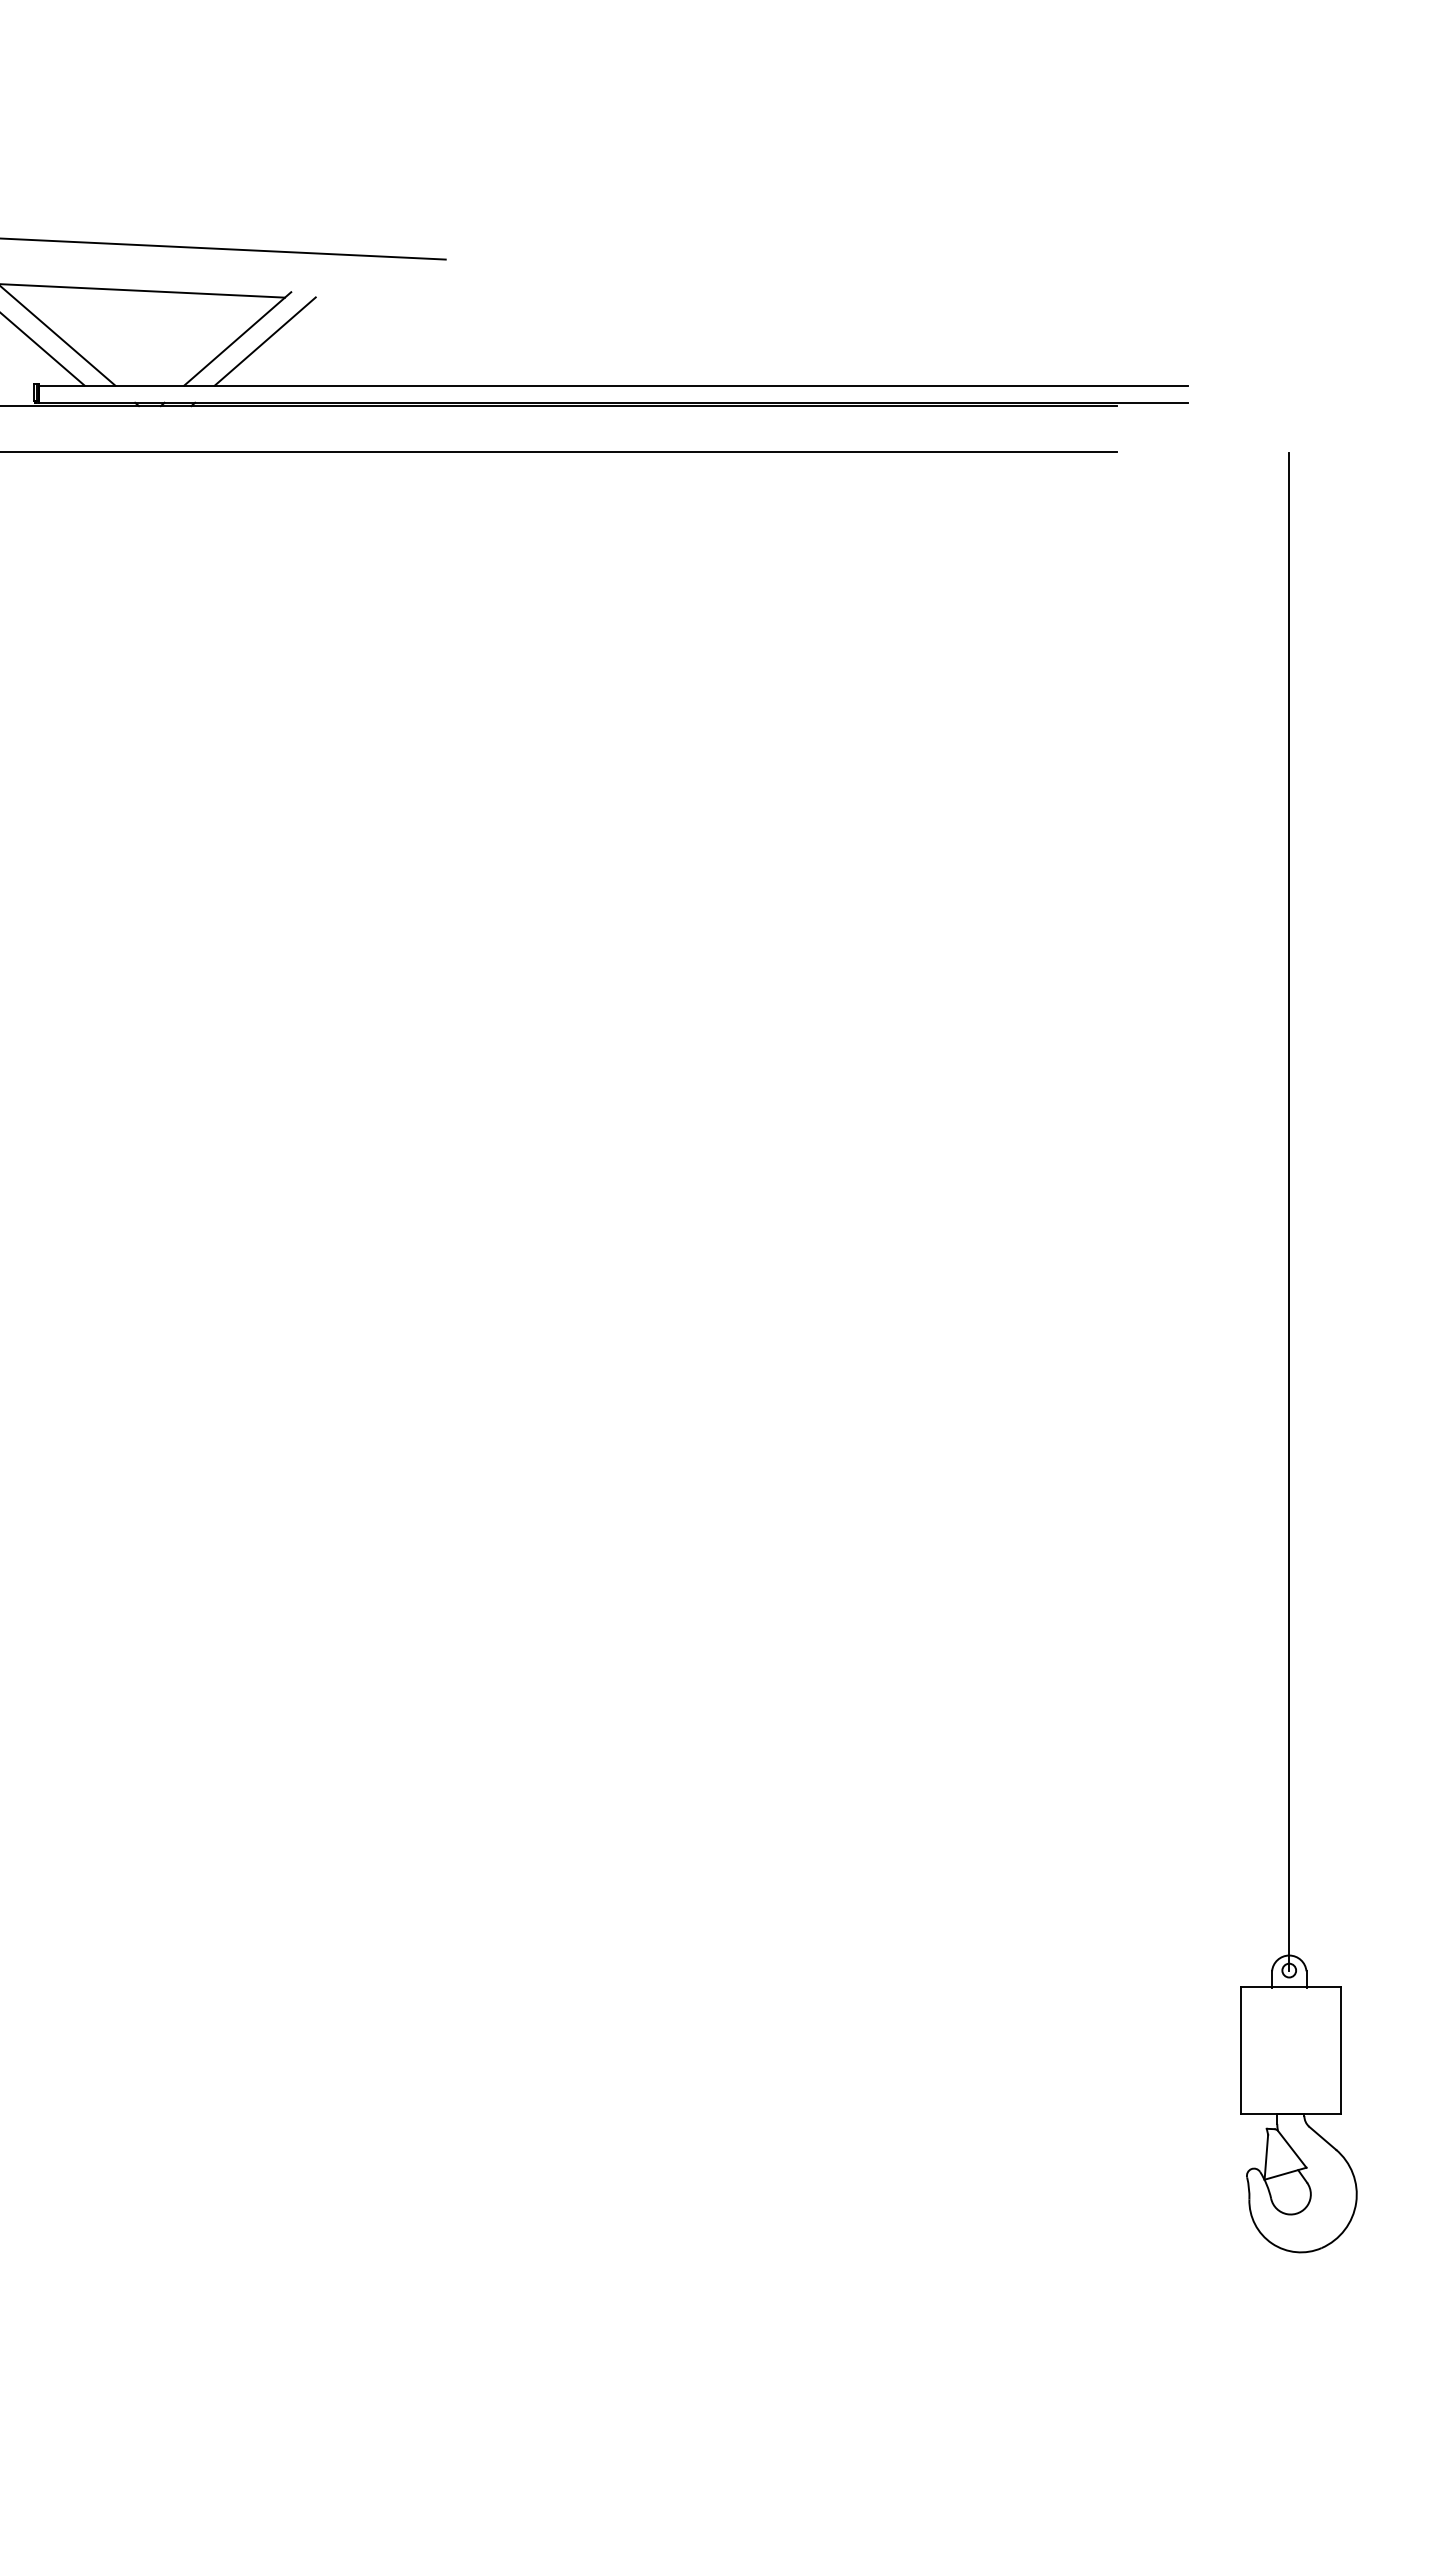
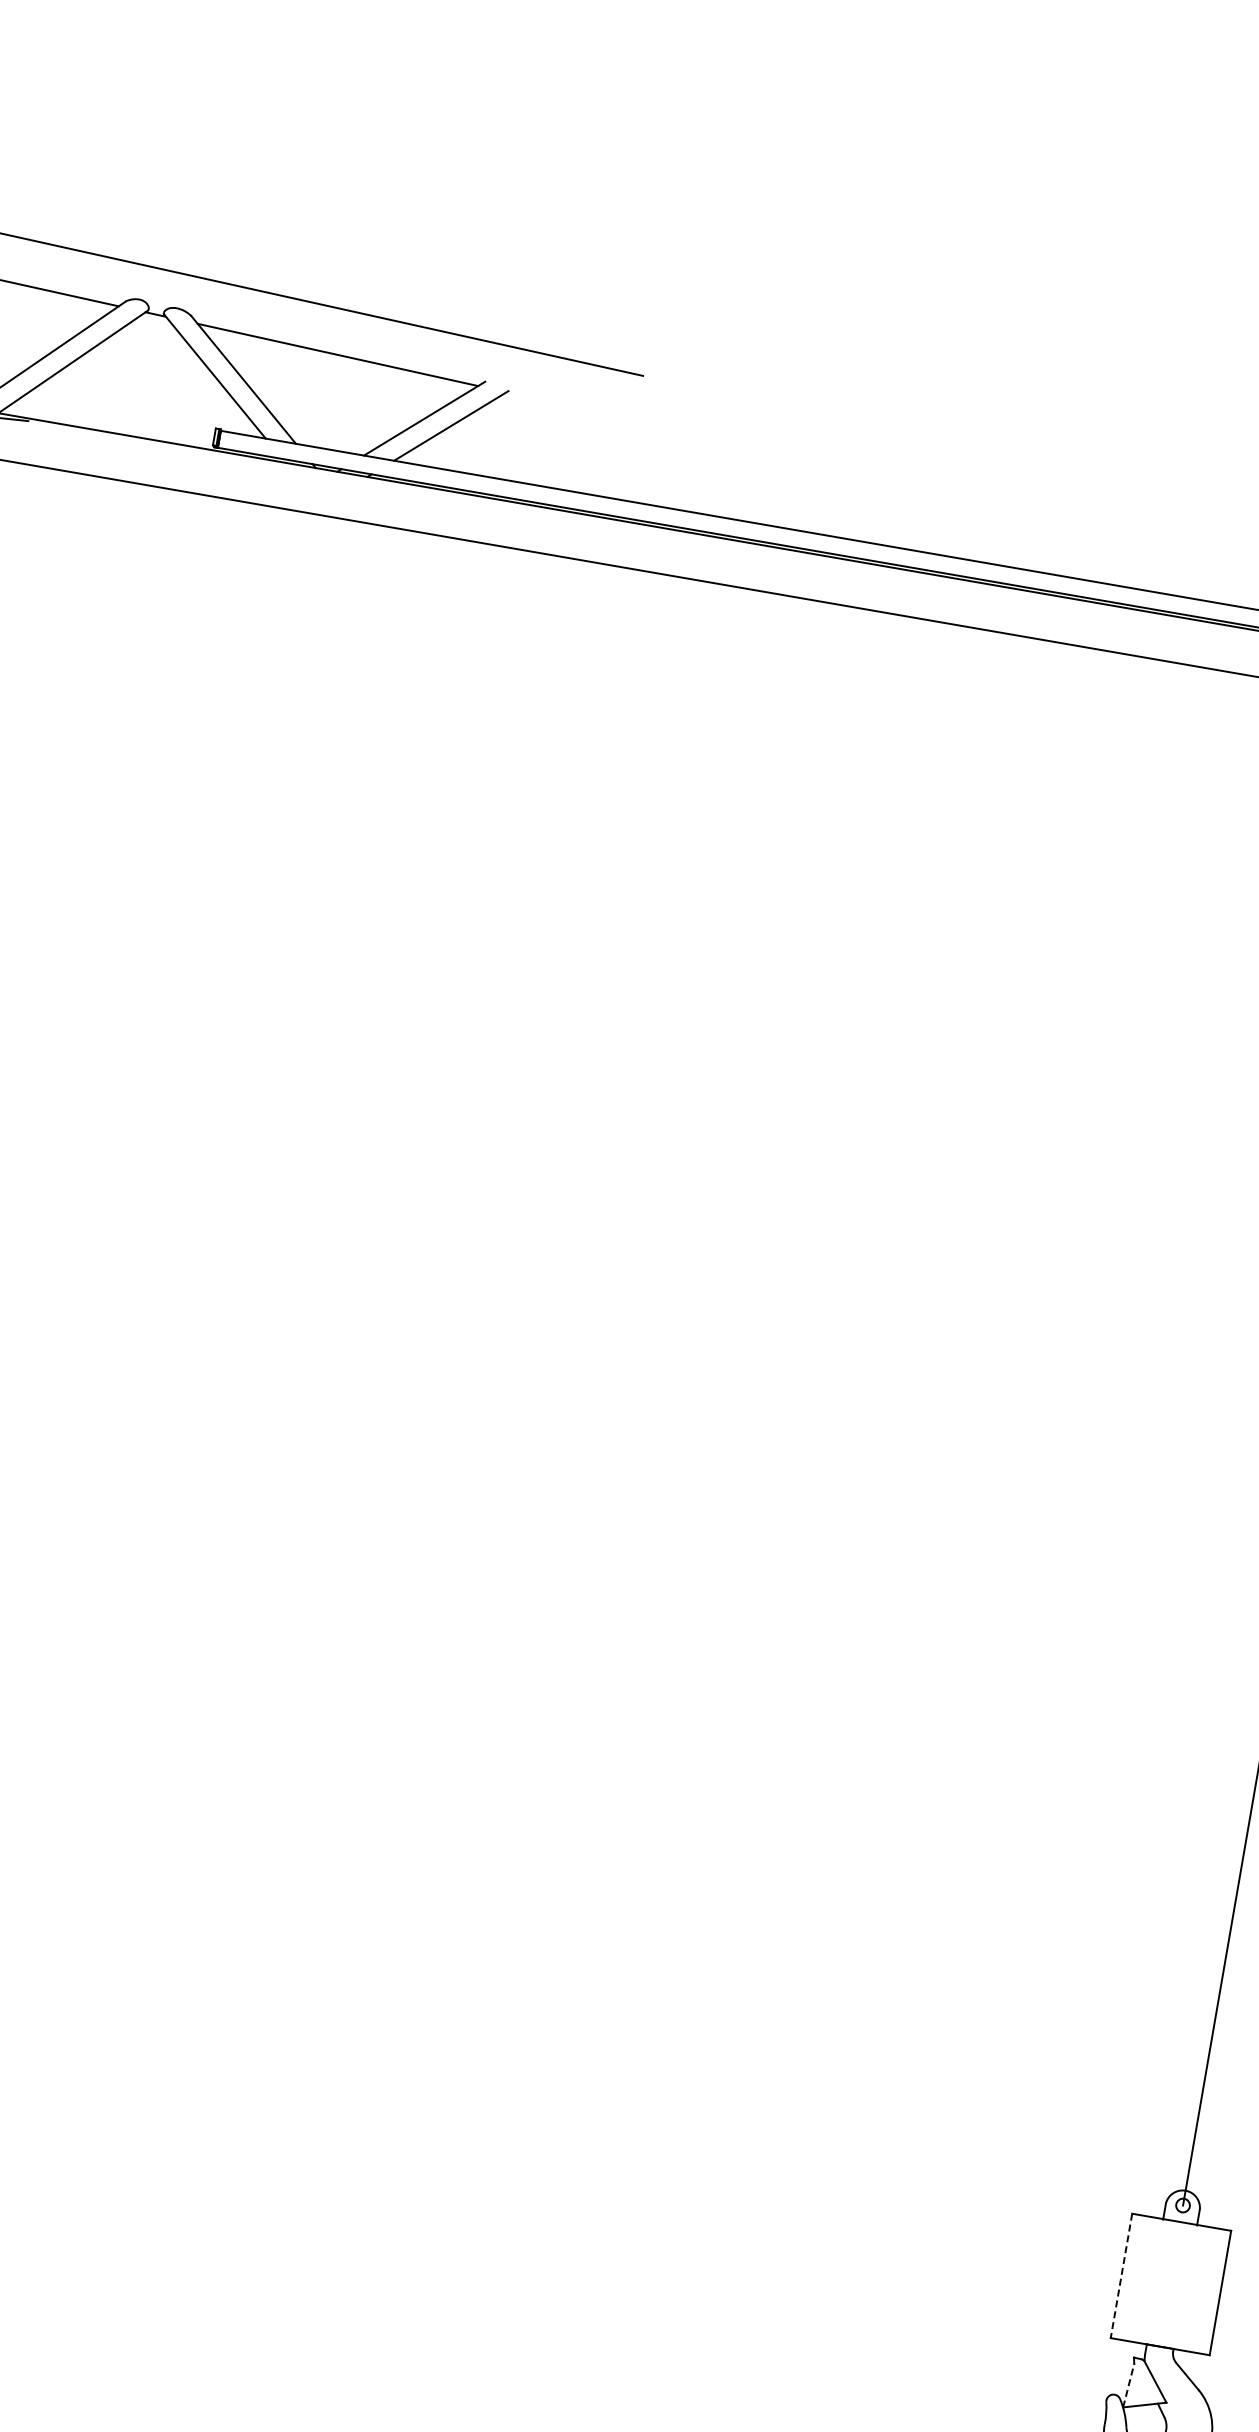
line: (1240, 2050) -> (1121, 2275), solid -> dashed
line: (1266, 2157) -> (1128, 2385), solid -> dashed

